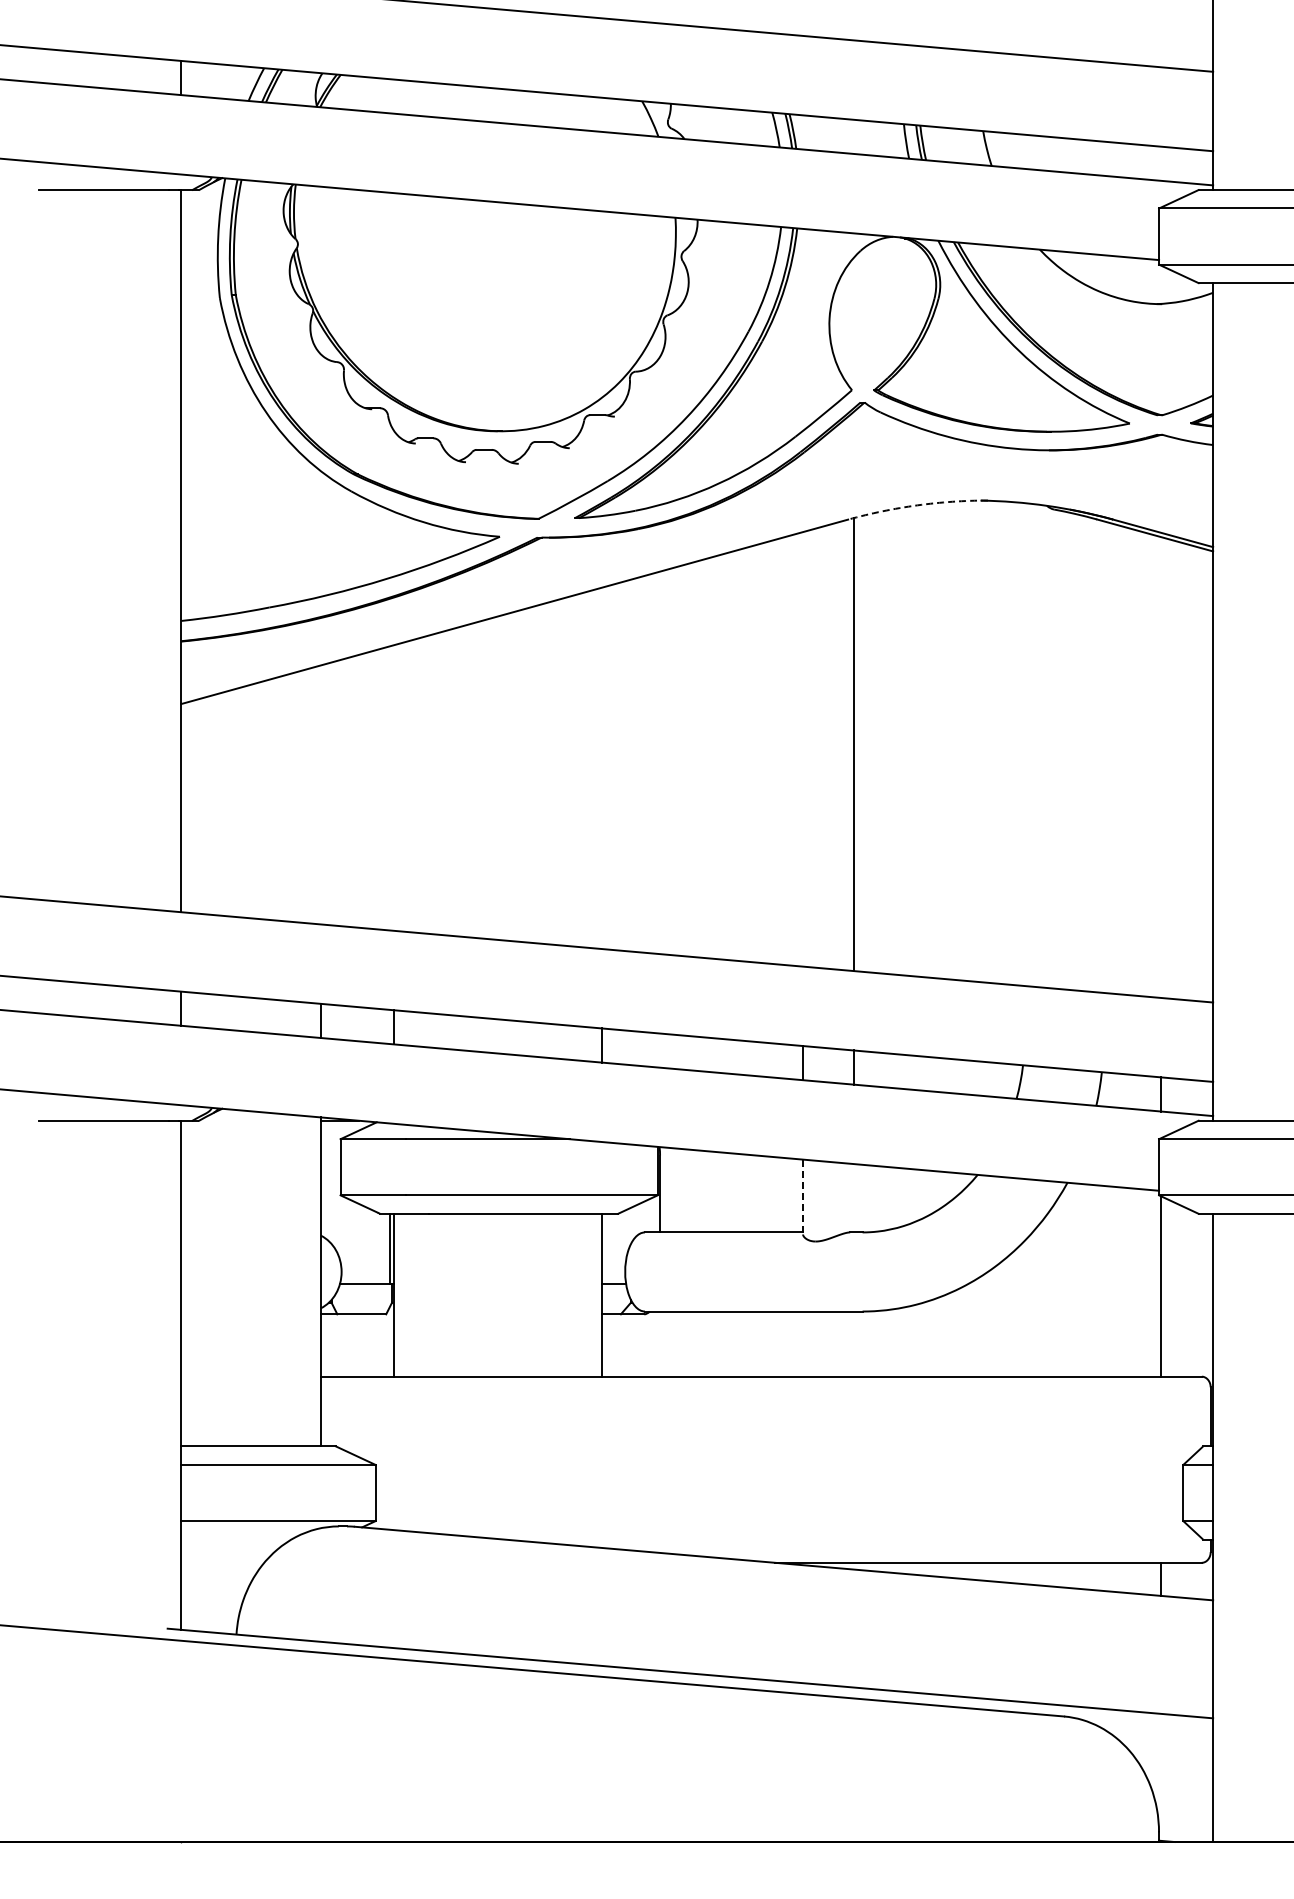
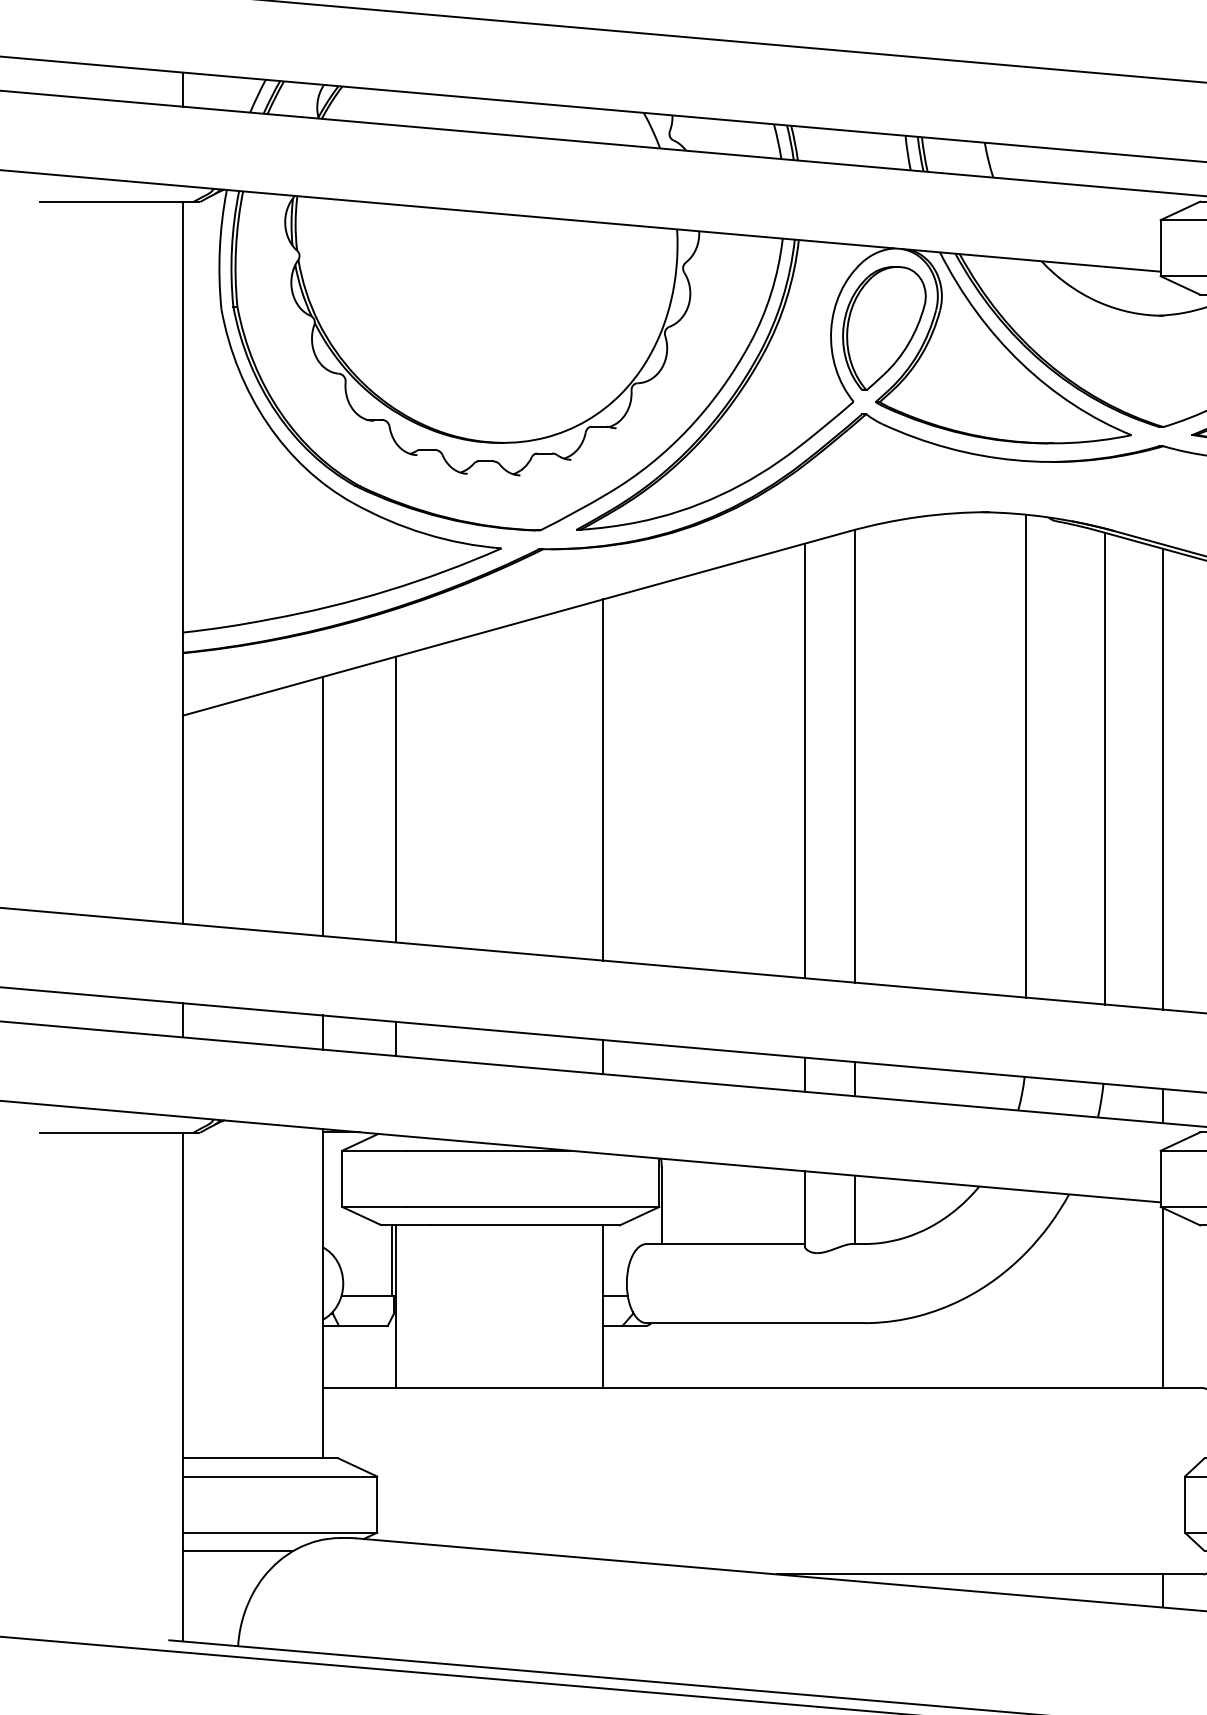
part: (882, 316) -> (884, 328), added
line: (917, 505) -> (919, 517), dashed -> solid
line: (1024, 744) -> (1026, 756), added
line: (803, 749) -> (805, 761), added
line: (1103, 756) -> (1105, 768), added
line: (1160, 767) -> (1162, 779), added
line: (601, 768) -> (603, 780), added
line: (394, 787) -> (396, 799), added
line: (320, 794) -> (322, 806), added
line: (803, 1197) -> (805, 1209), dashed -> solid
line: (853, 1198) -> (855, 1210), added
line: (236, 1539) -> (238, 1551), added

